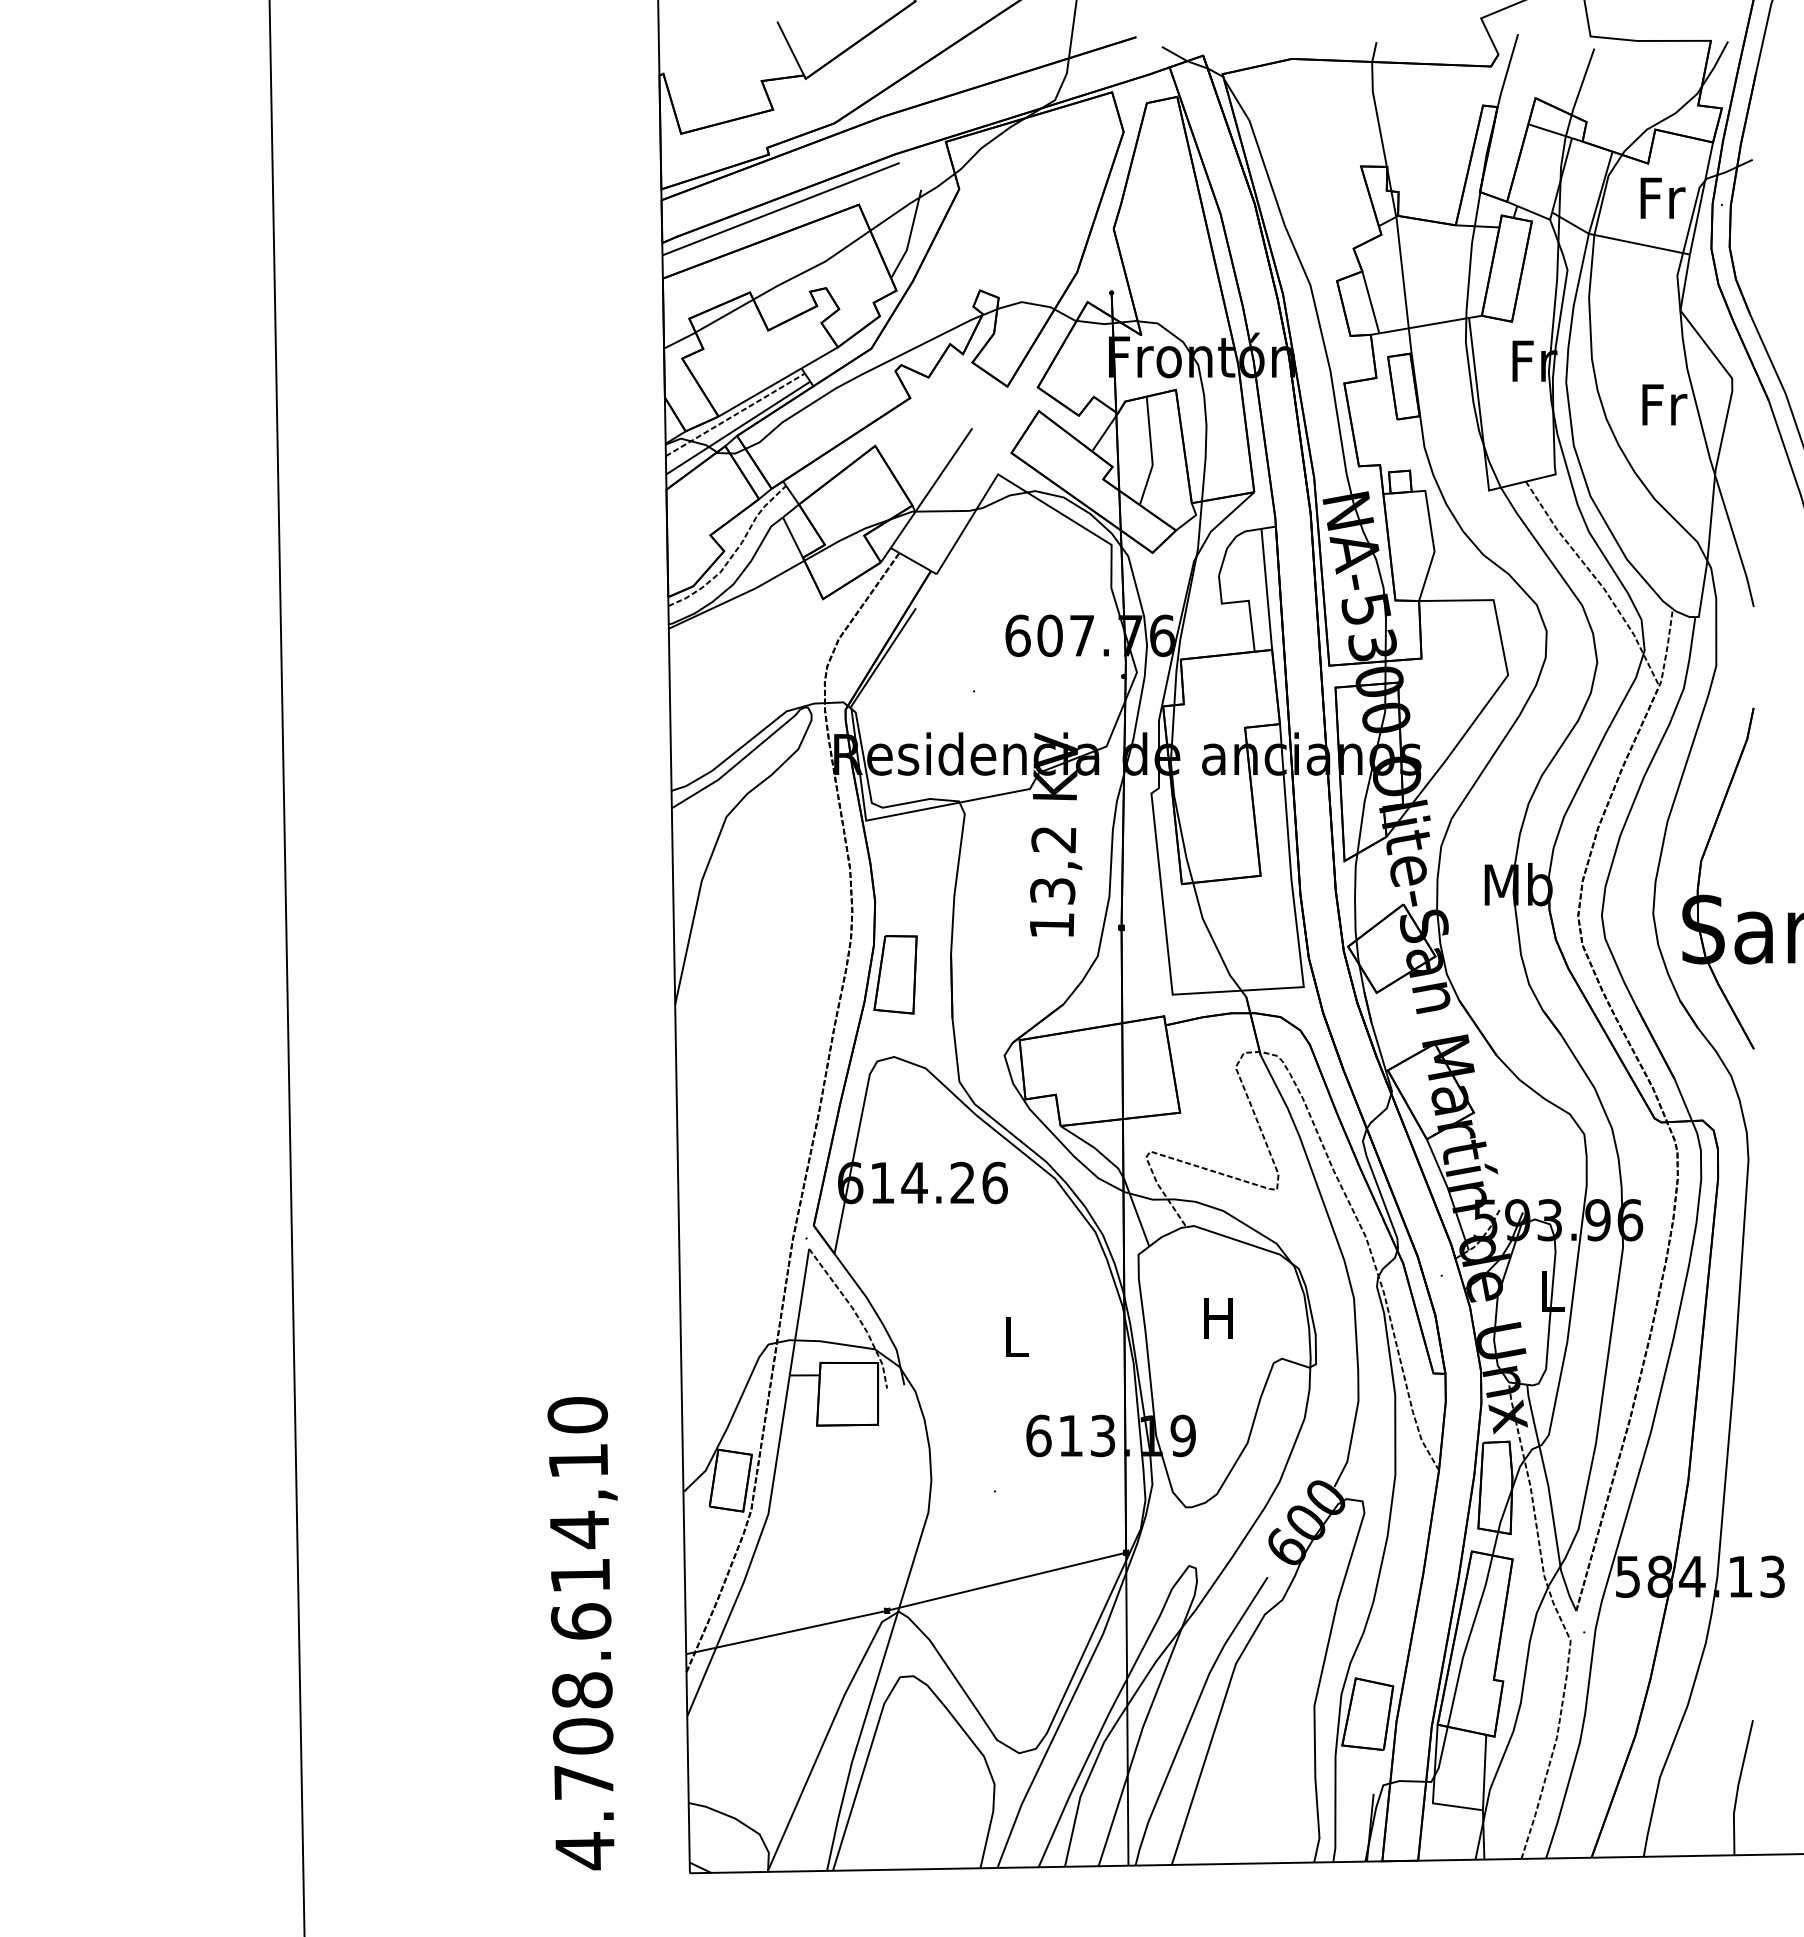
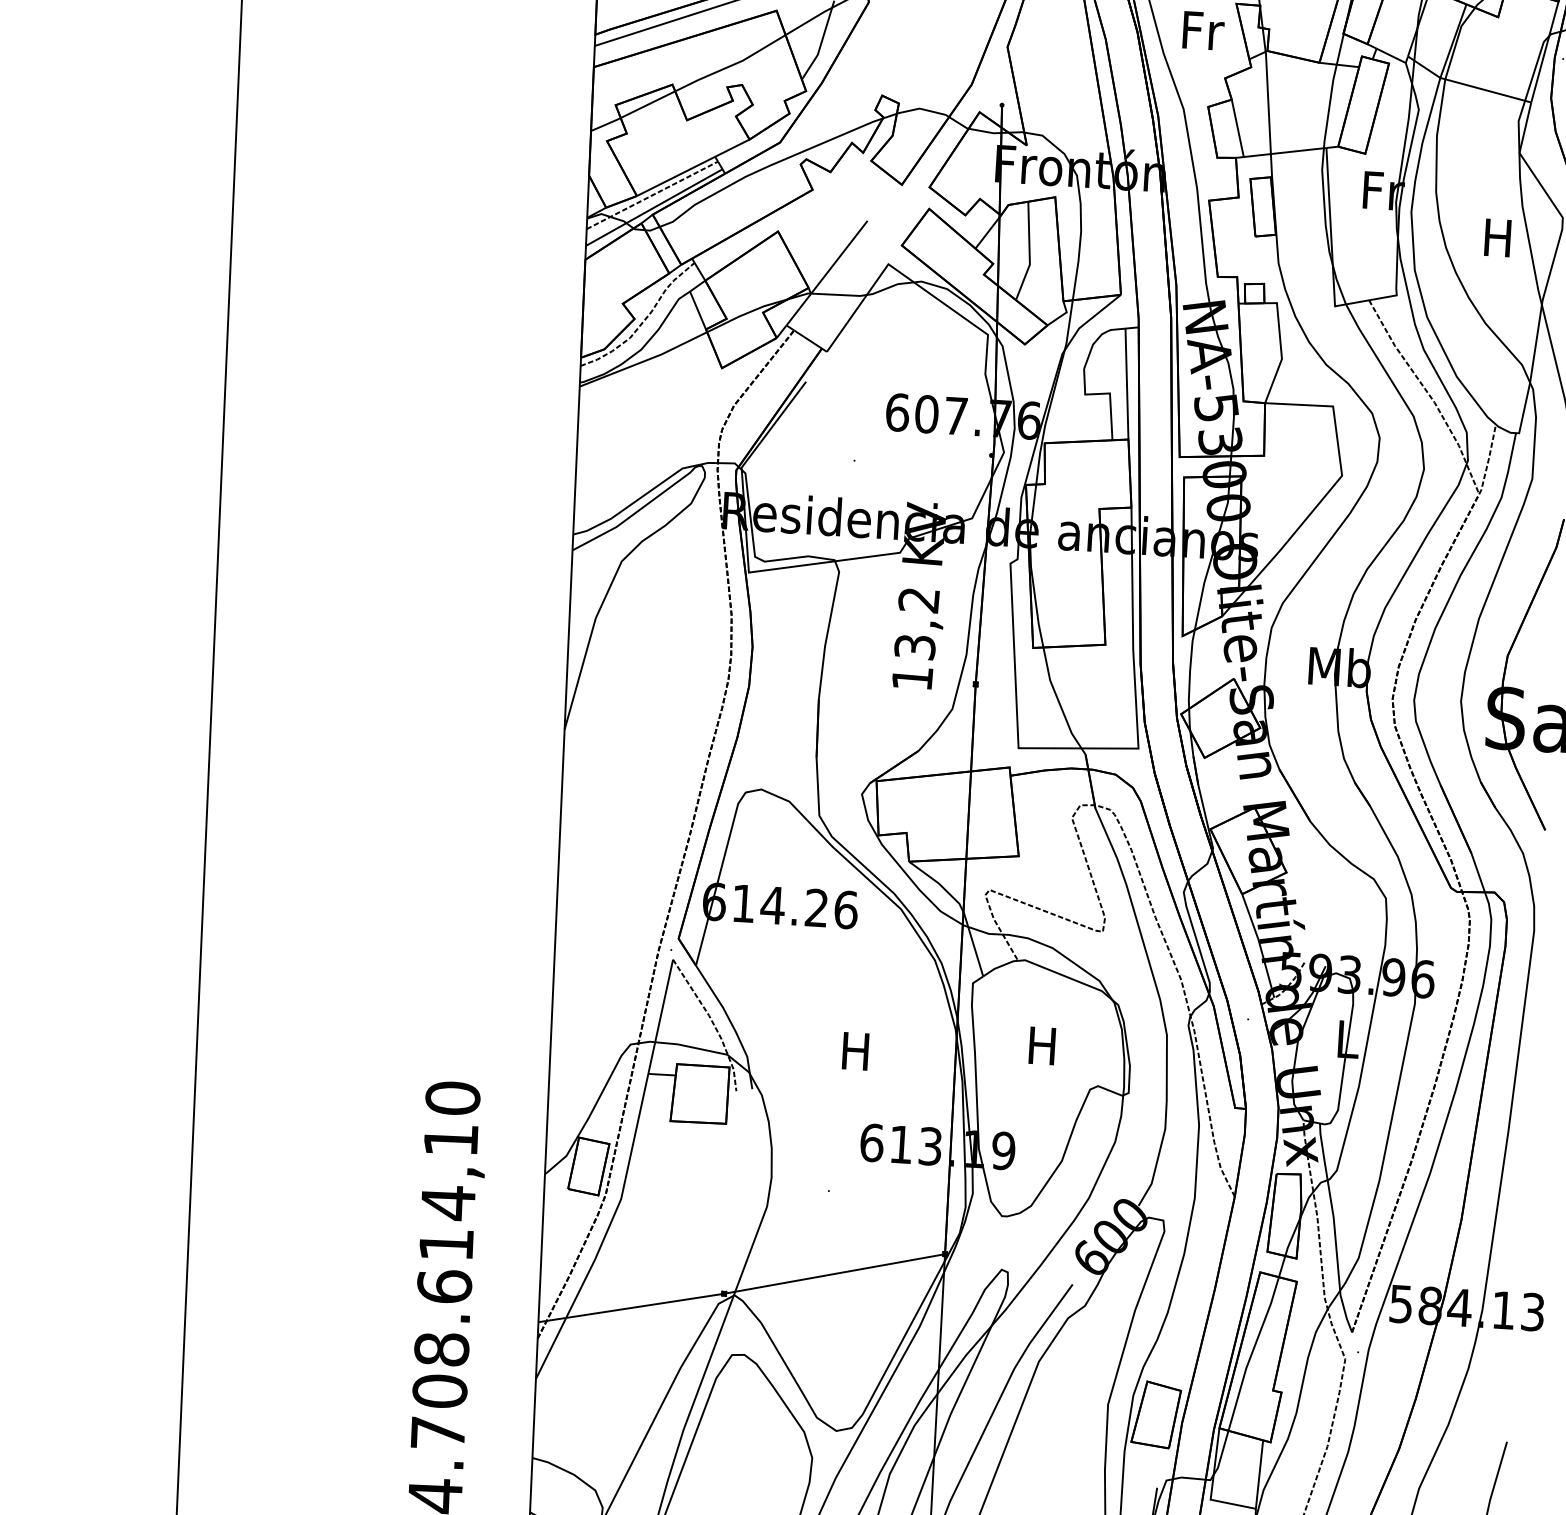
text: (1662, 197) -> (1203, 30), moved
text: (1664, 404) -> (1499, 237), Fr -> H
part: (895, 974) -> (767, 714), removed
text: (1014, 1336) -> (855, 1050), L -> H

